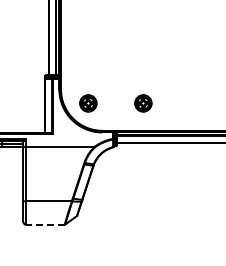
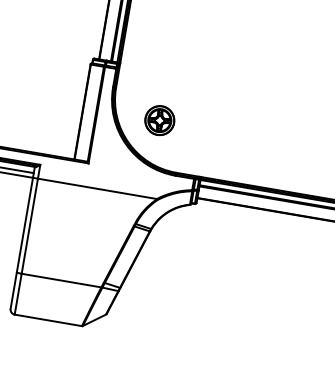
part: (143, 103) -> (256, 137), removed
line: (45, 224) -> (48, 319), dashed -> solid

